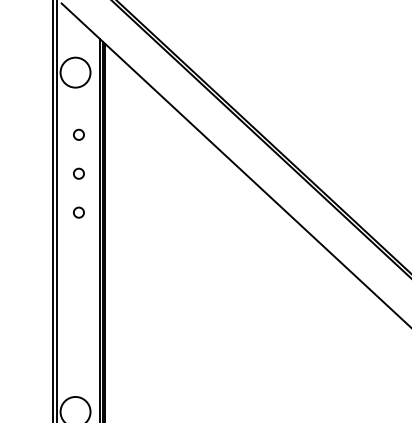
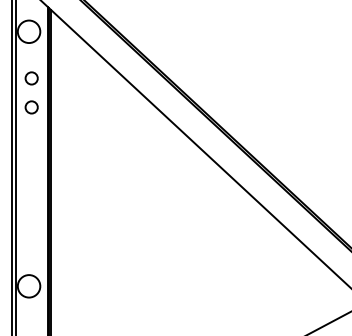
circle: (78, 134) -> (31, 78), size x1.6
circle: (78, 173) -> (31, 107), size x1.6
circle: (78, 212) -> (31, 136), removed

